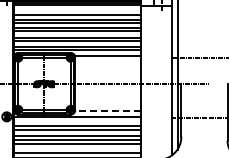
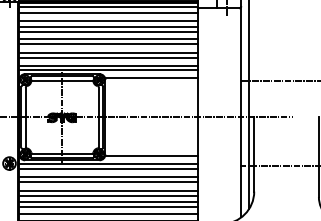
line: (77, 9) -> (108, 13), added
line: (107, 111) -> (150, 156), dashed -> solid
line: (77, 120) -> (108, 168), added
line: (77, 148) -> (108, 207), added

